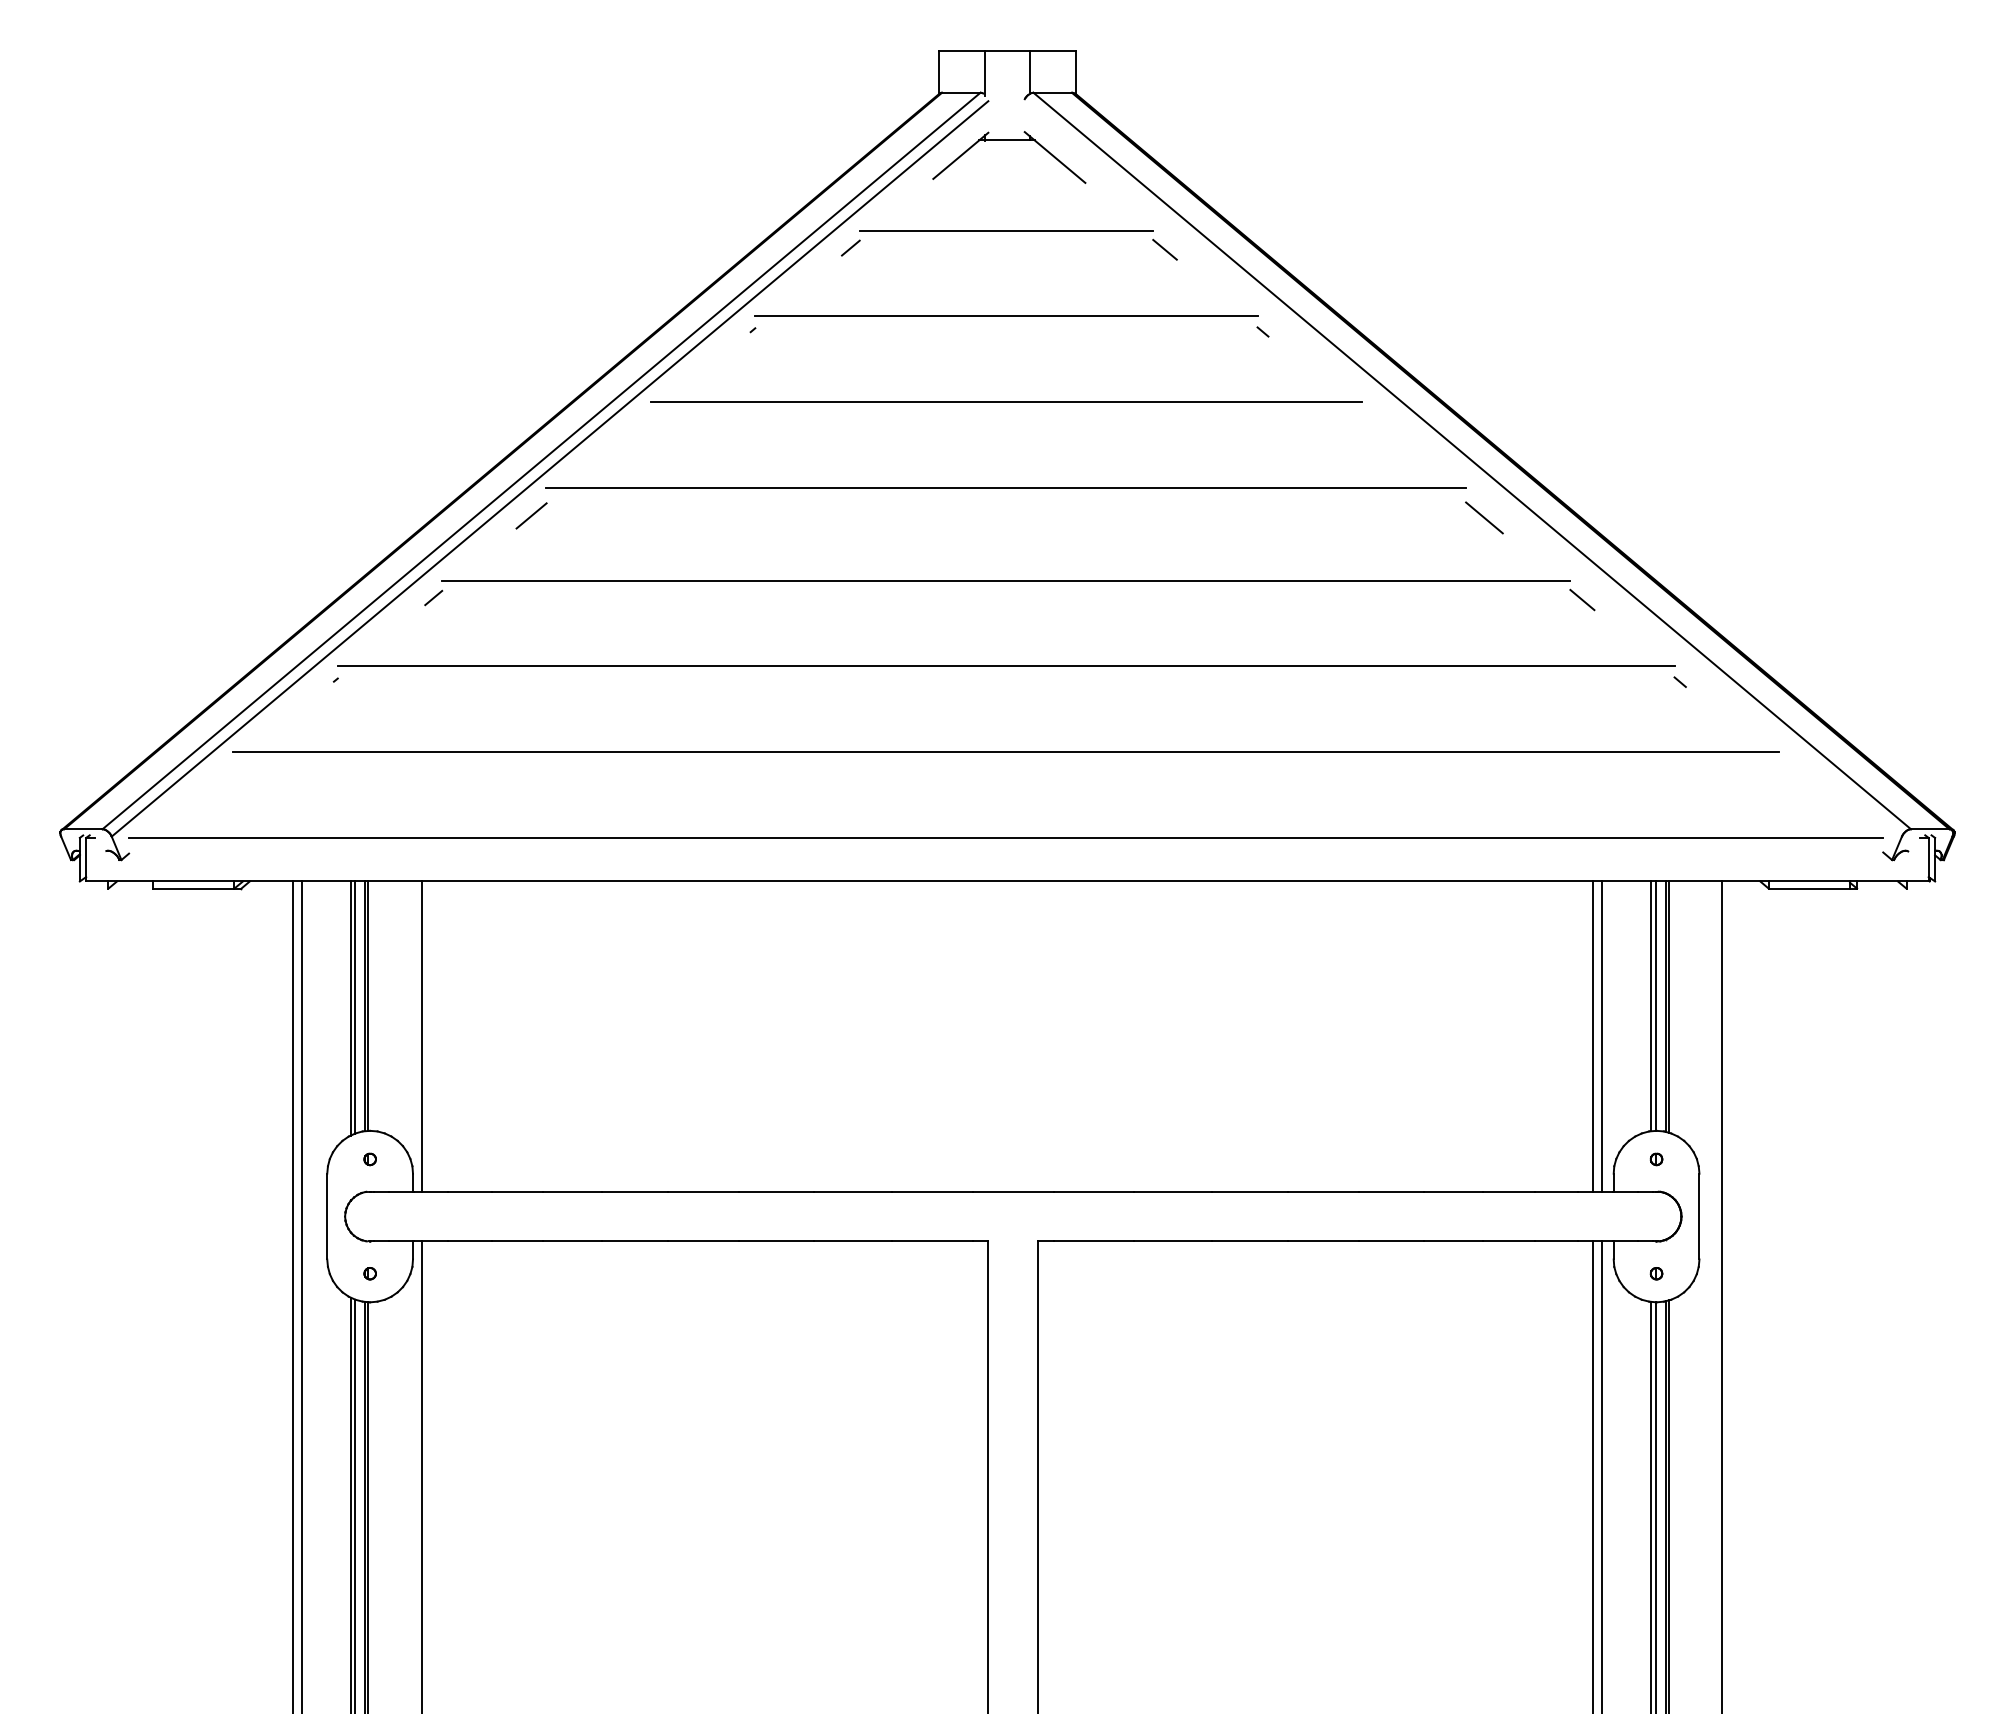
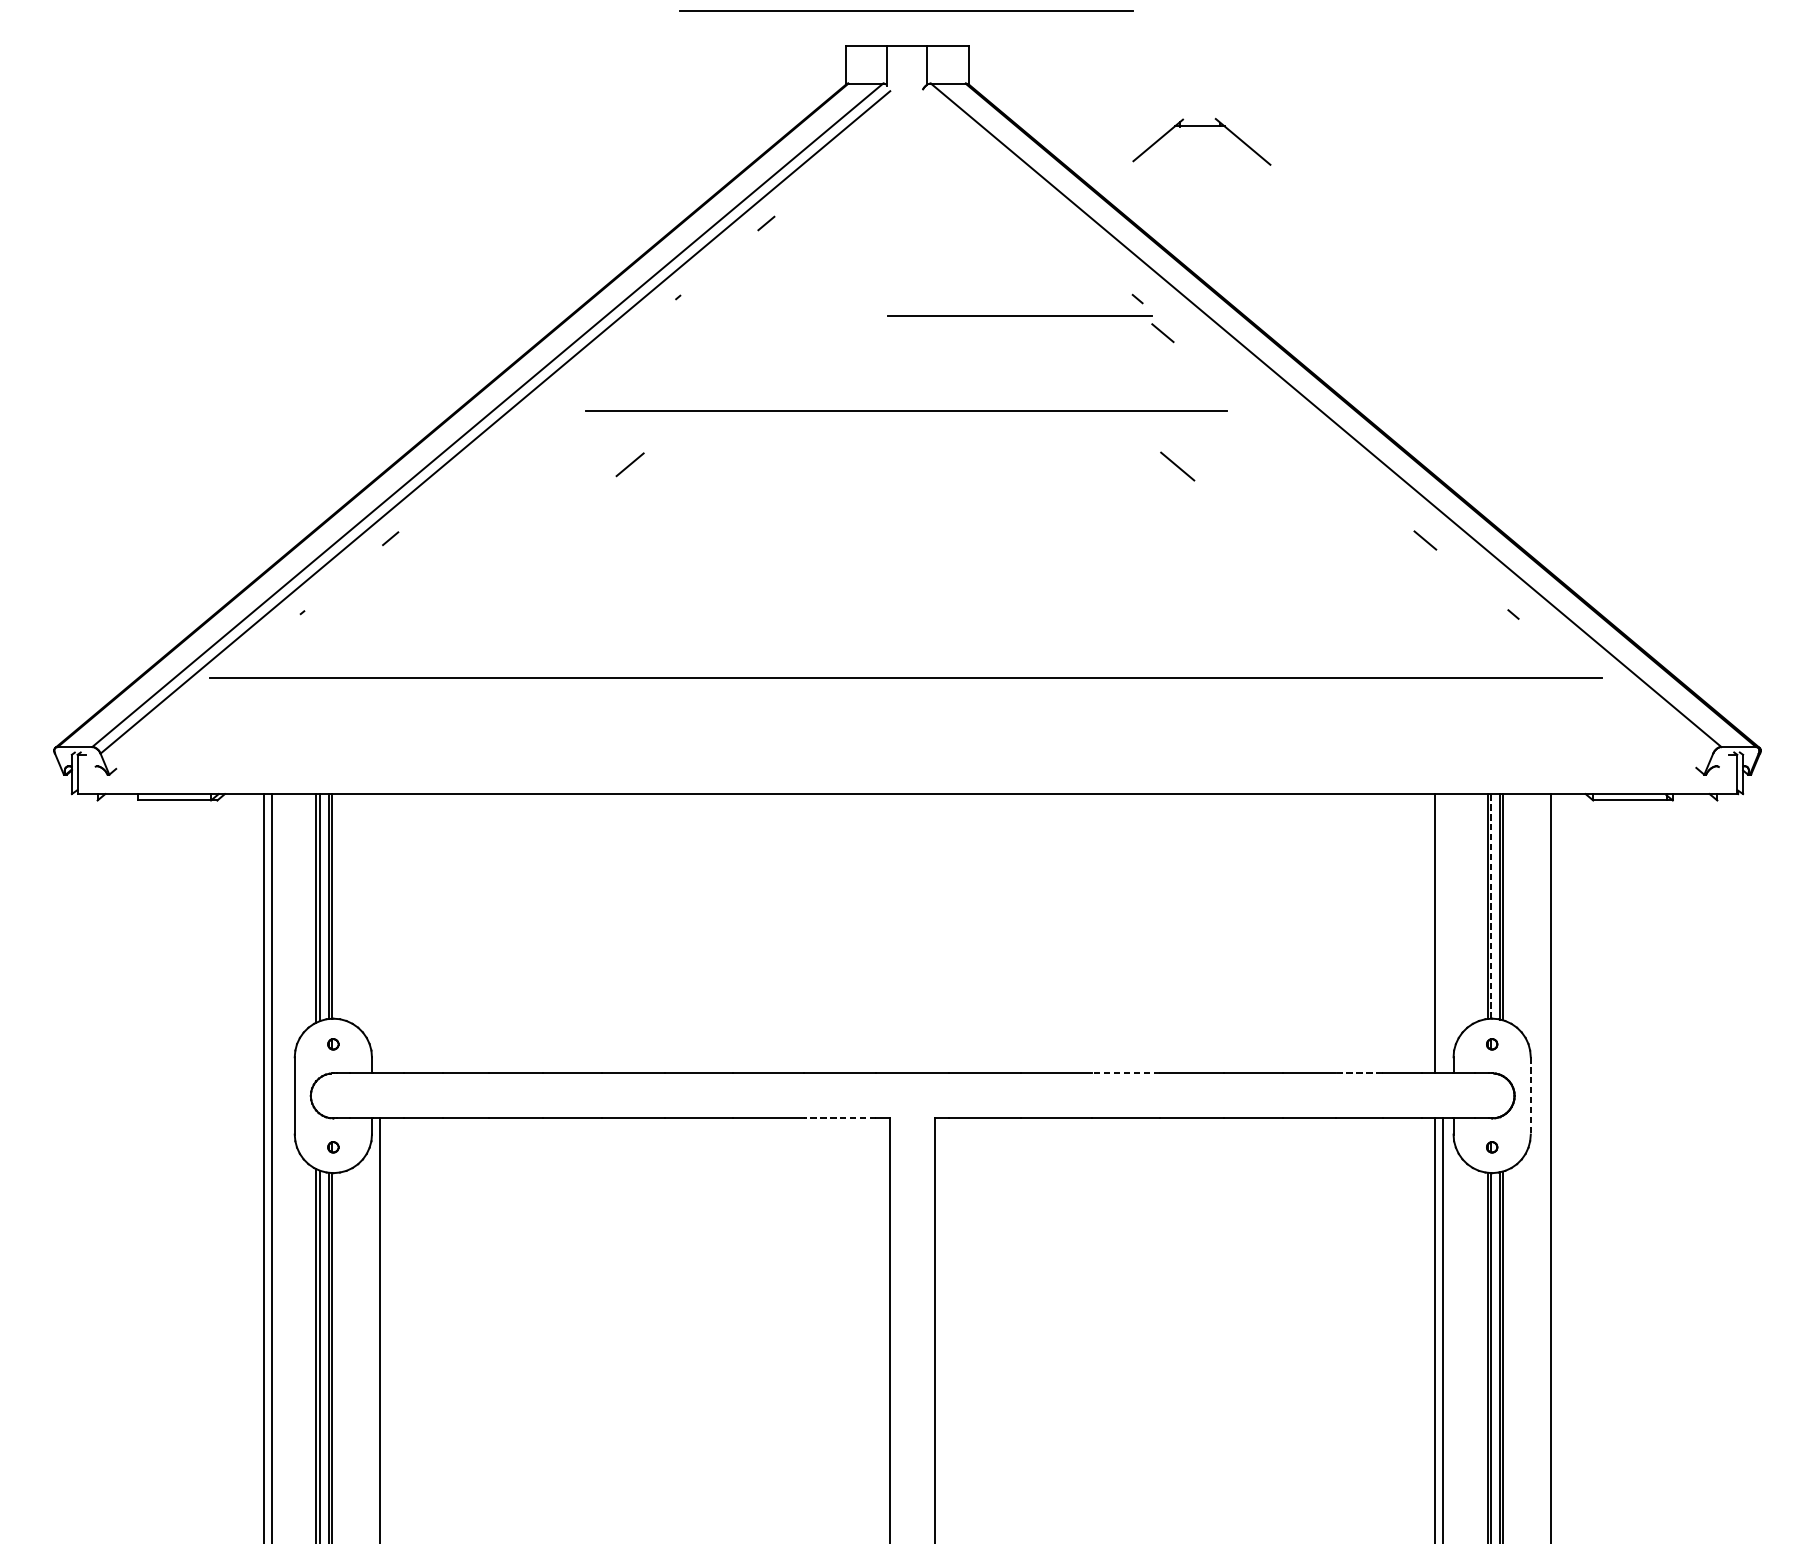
part: (1009, 140) -> (1202, 126), moved
part: (1018, 231) -> (1030, 316), moved
line: (1006, 315) -> (906, 10), moved
line: (1006, 401) -> (906, 410), moved
line: (1006, 487) -> (906, 439), removed
line: (531, 515) -> (630, 464), moved
line: (1484, 517) -> (1177, 466), moved
line: (1006, 580) -> (906, 522), removed
line: (1005, 666) -> (905, 600), removed
line: (1006, 837) -> (906, 754), removed
line: (1655, 1006) -> (1491, 906), solid -> dashed
line: (421, 1036) -> (379, 933), removed
line: (1601, 1036) -> (1442, 933), removed
line: (1250, 1191) -> (1126, 1073), solid -> dashed
line: (1509, 1191) -> (1359, 1073), solid -> dashed
line: (1699, 1216) -> (1530, 1095), solid -> dashed
line: (932, 1241) -> (839, 1118), solid -> dashed

